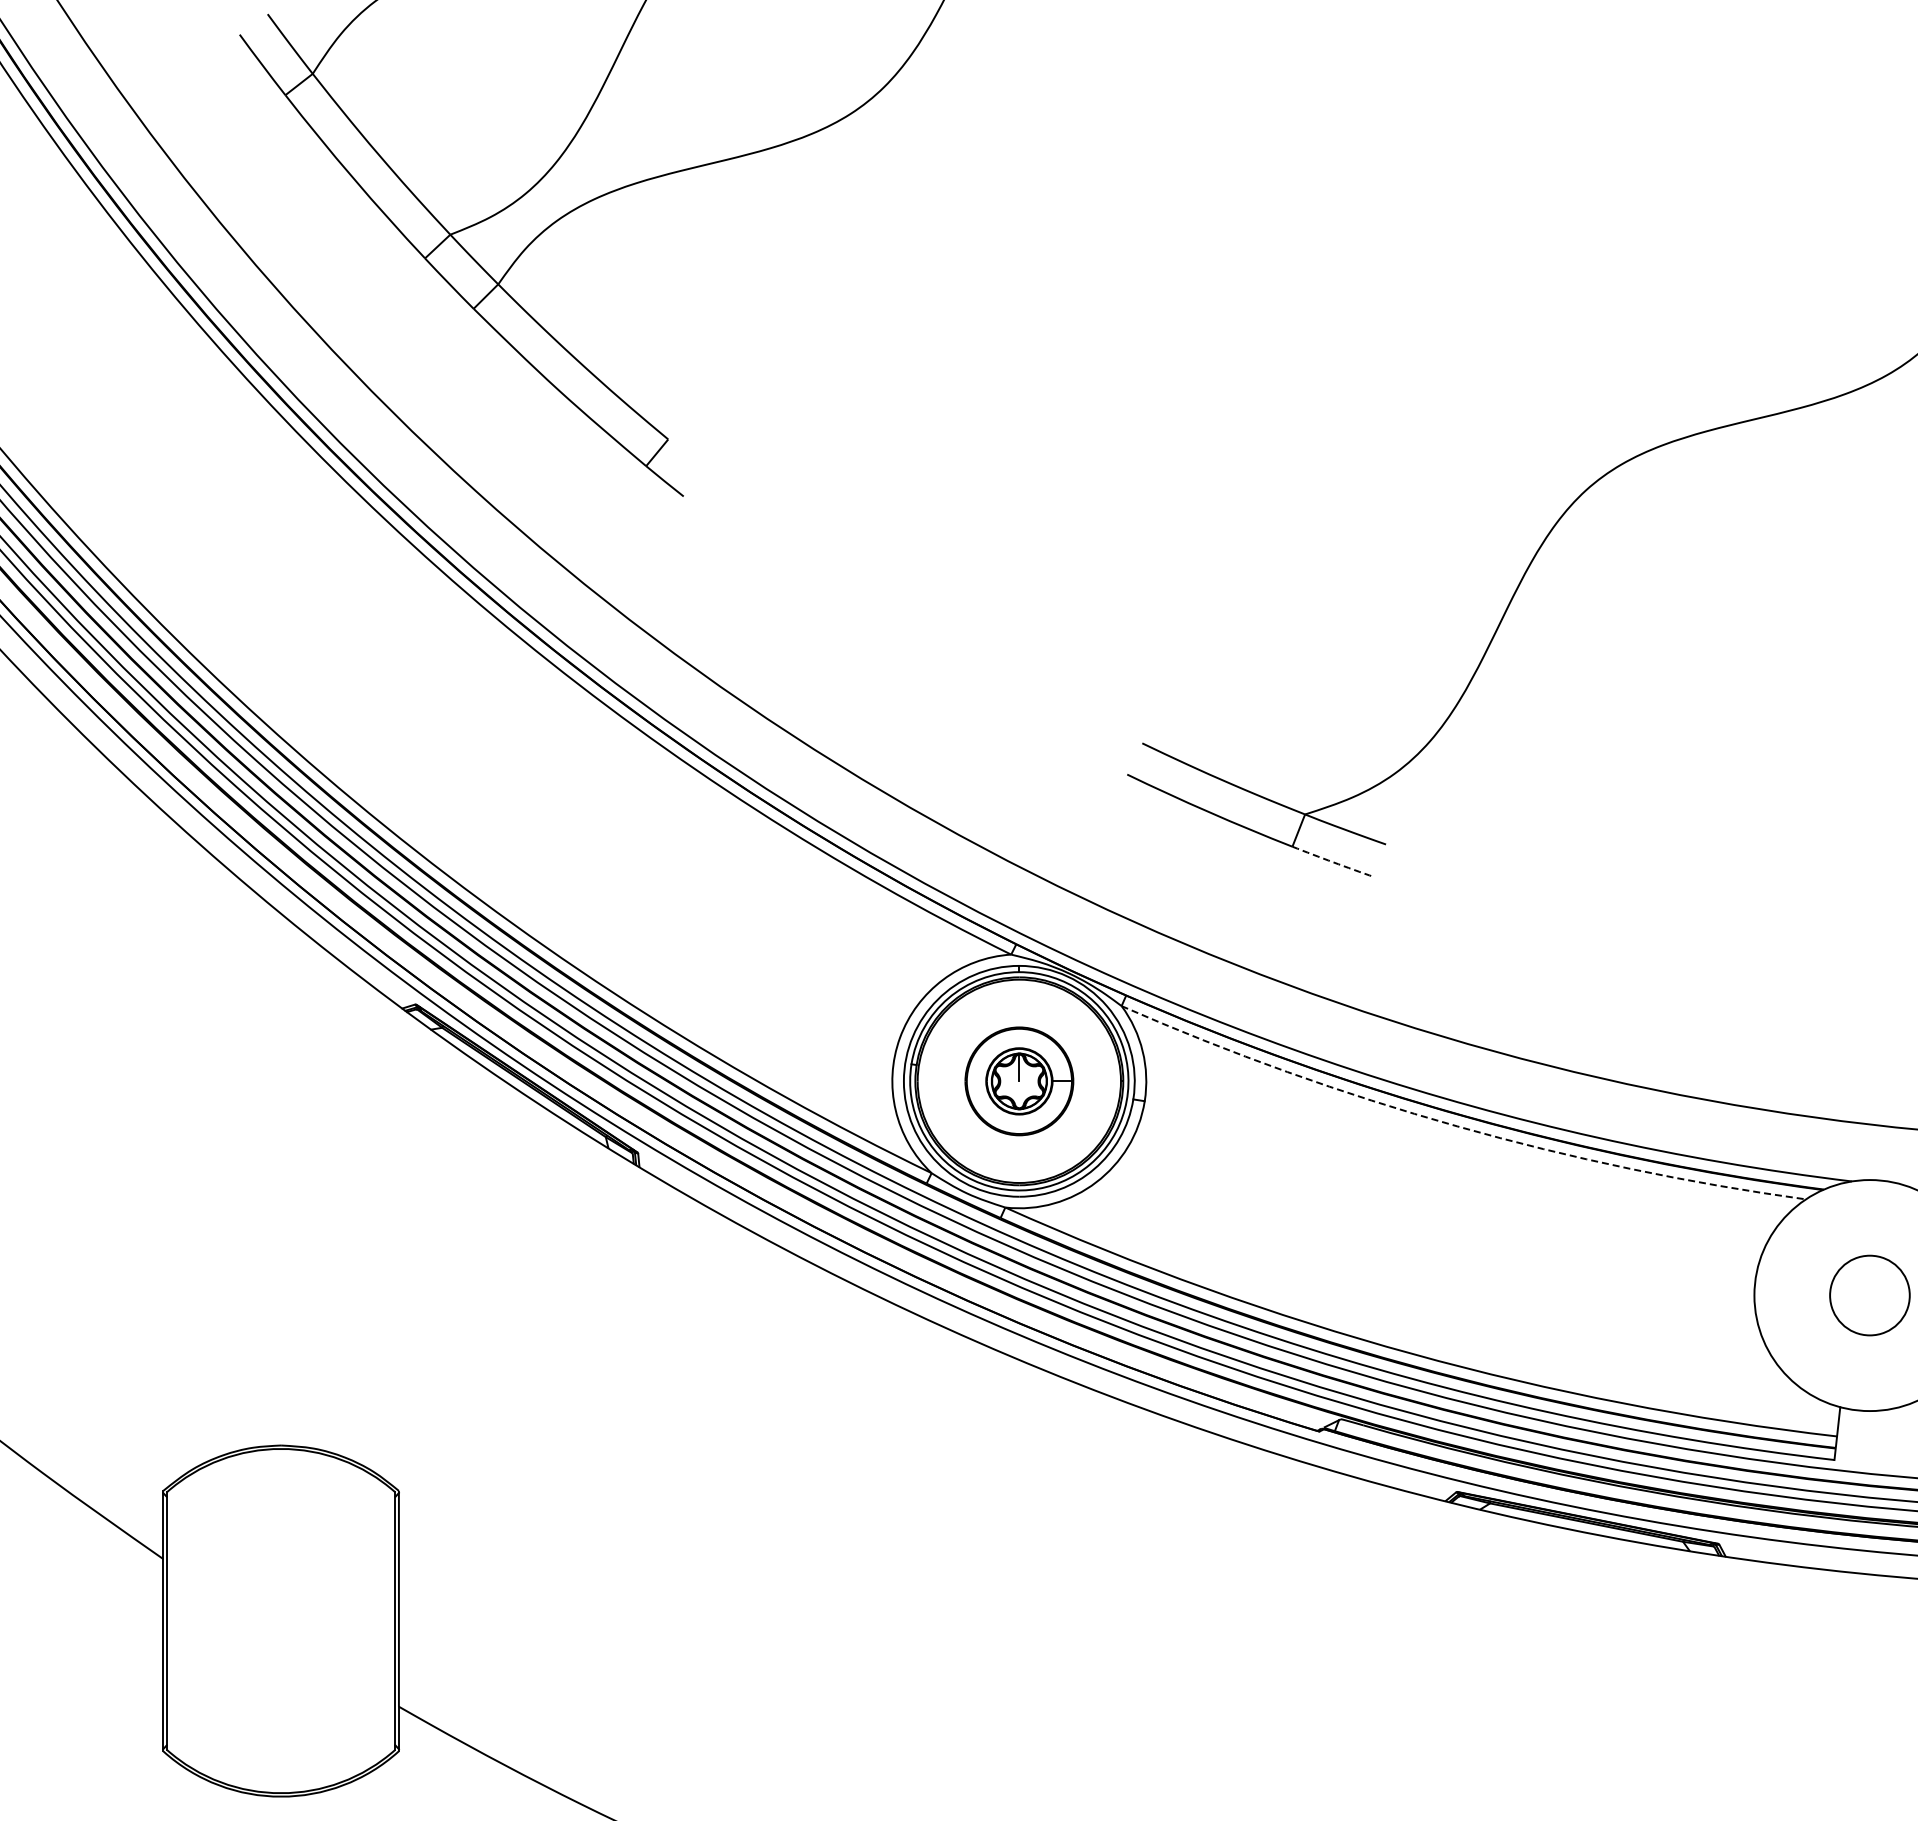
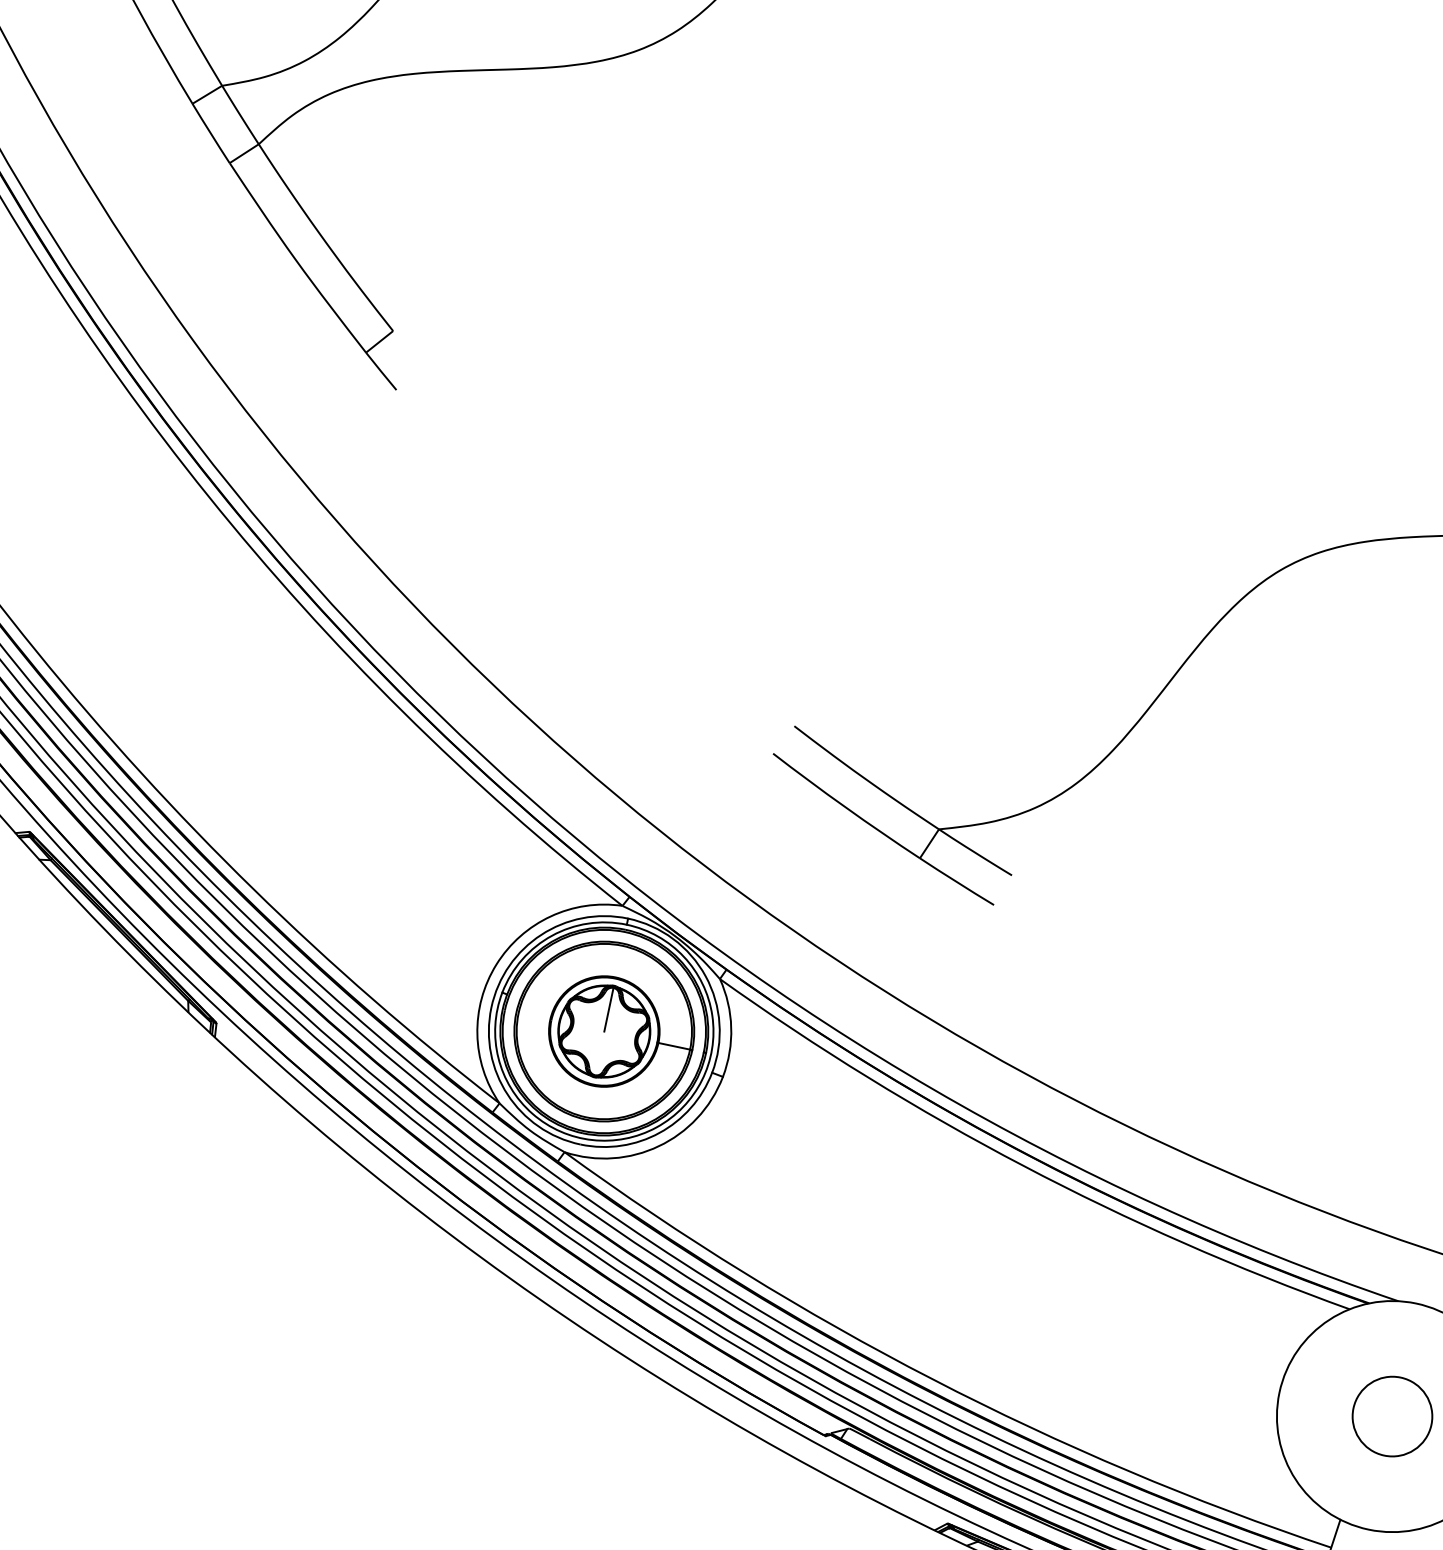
arc: (1333, 862) -> (956, 882), dashed -> solid
part: (1019, 1081) -> (604, 1031), size x1.67
arc: (1457, 1126) -> (1023, 1166), dashed -> solid

